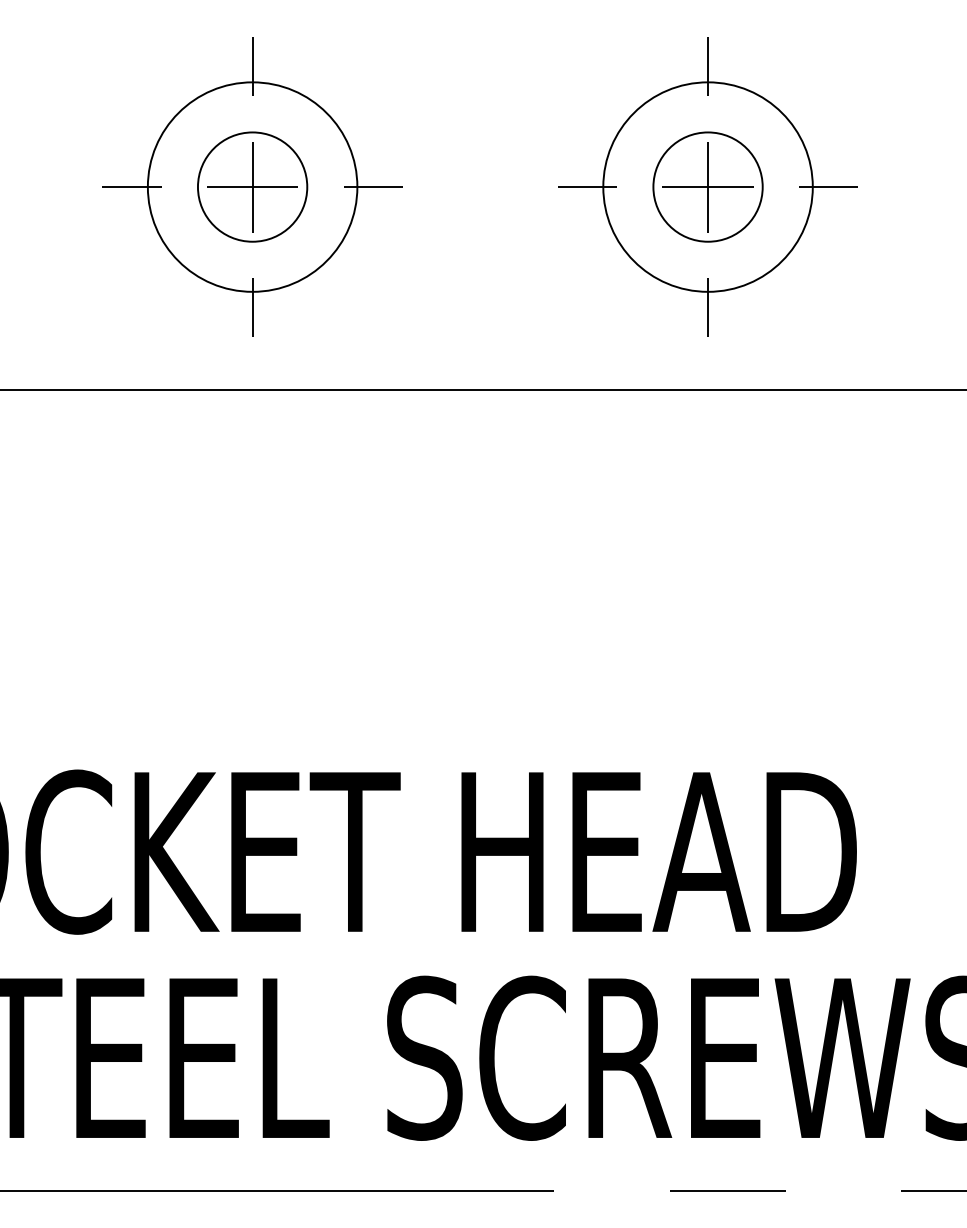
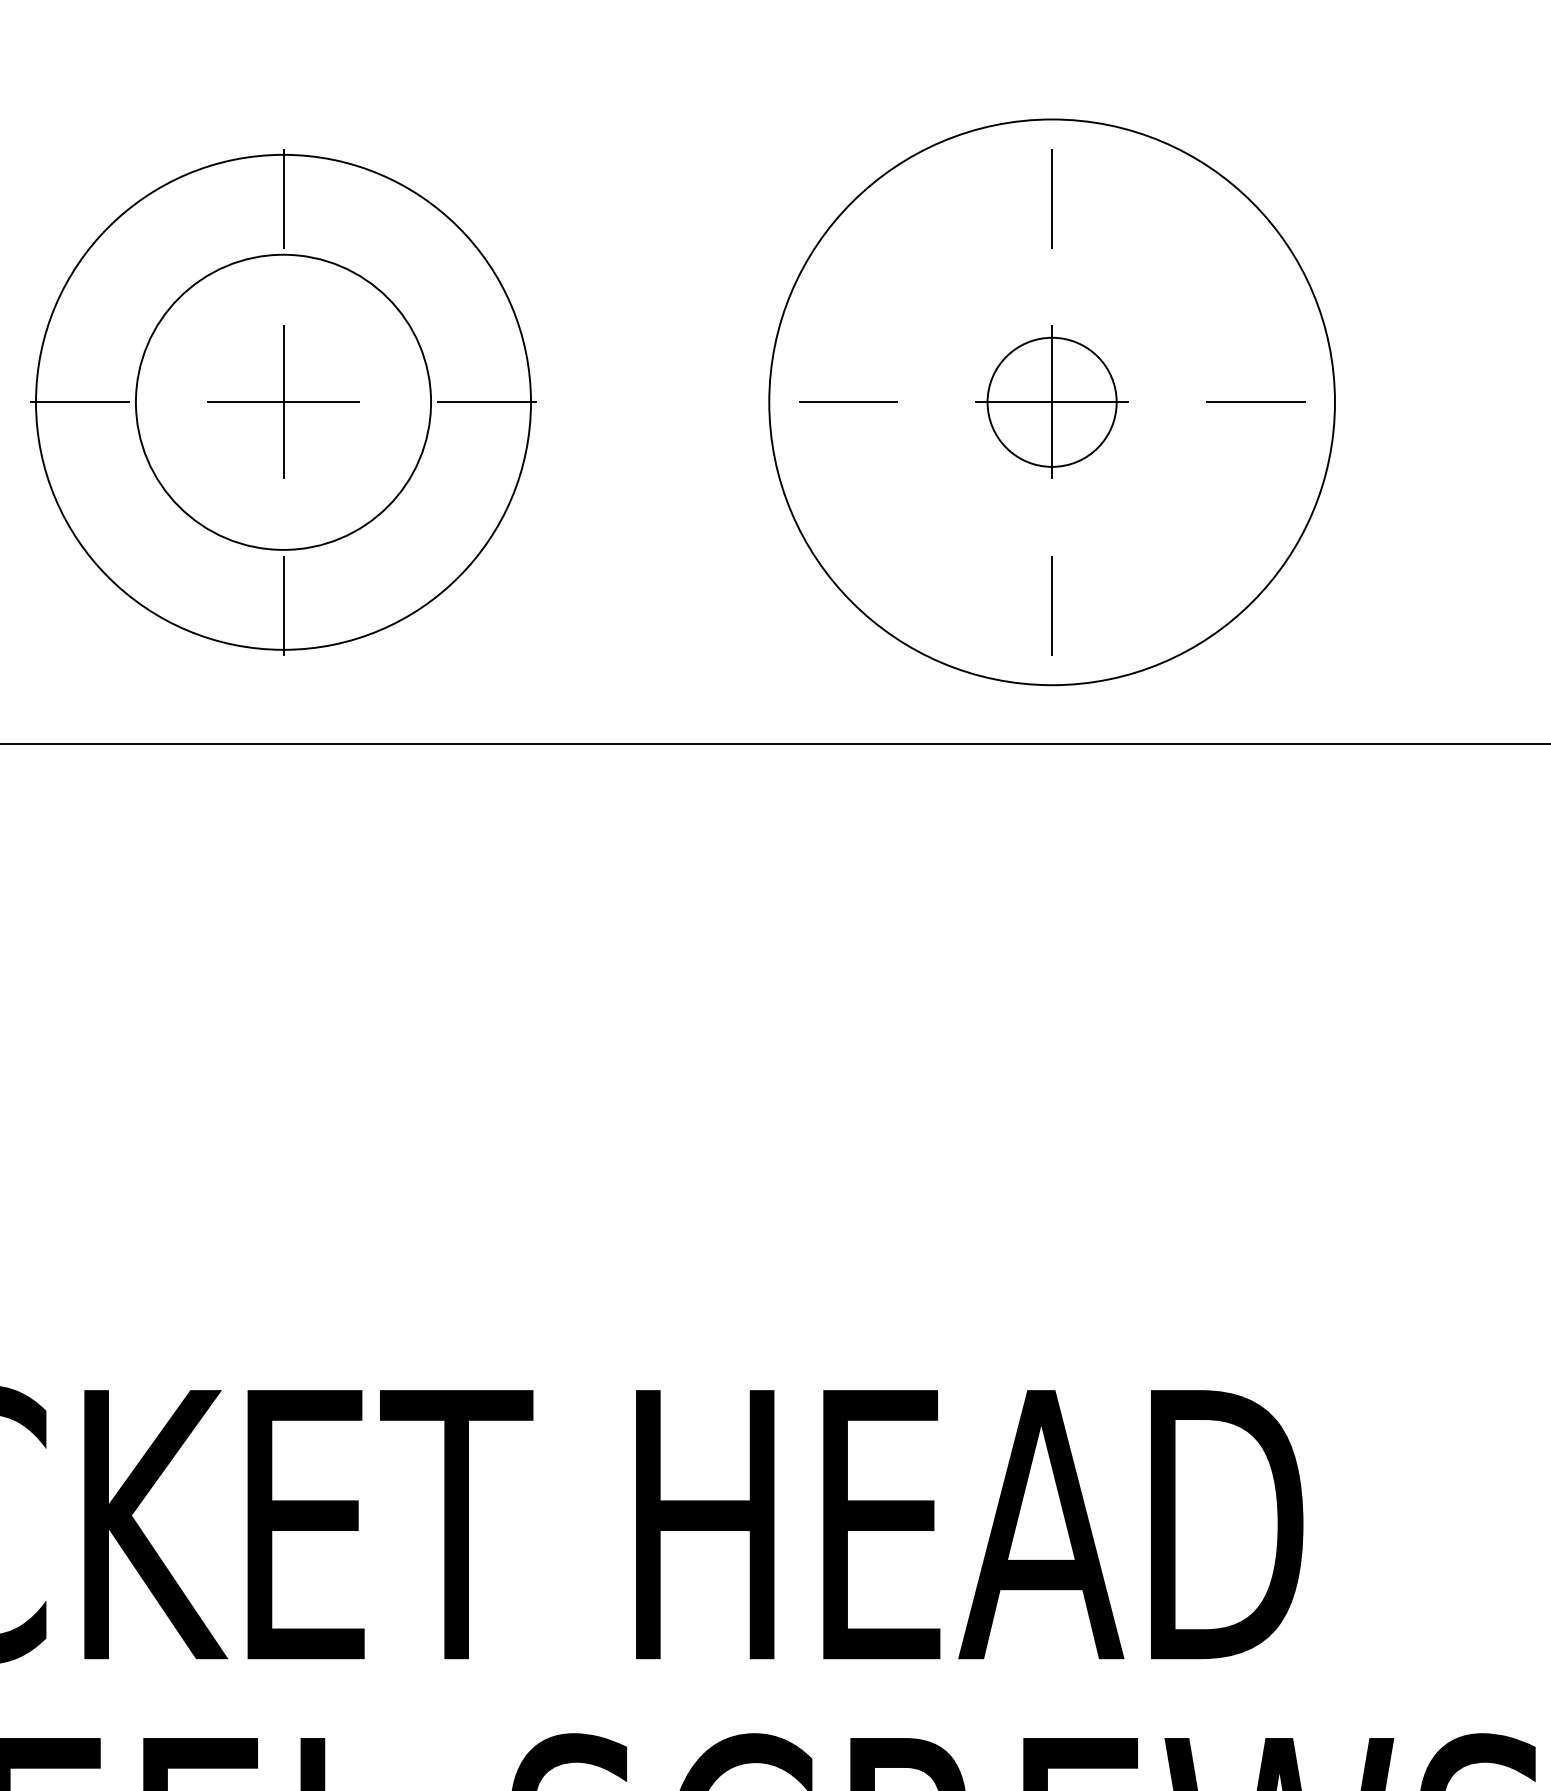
circle: (252, 186) -> (283, 401), size x1.4
circle: (252, 186) -> (283, 401), size x1.6
circle: (707, 186) -> (1051, 401), size x0.7
circle: (707, 186) -> (1051, 401), size x1.6

